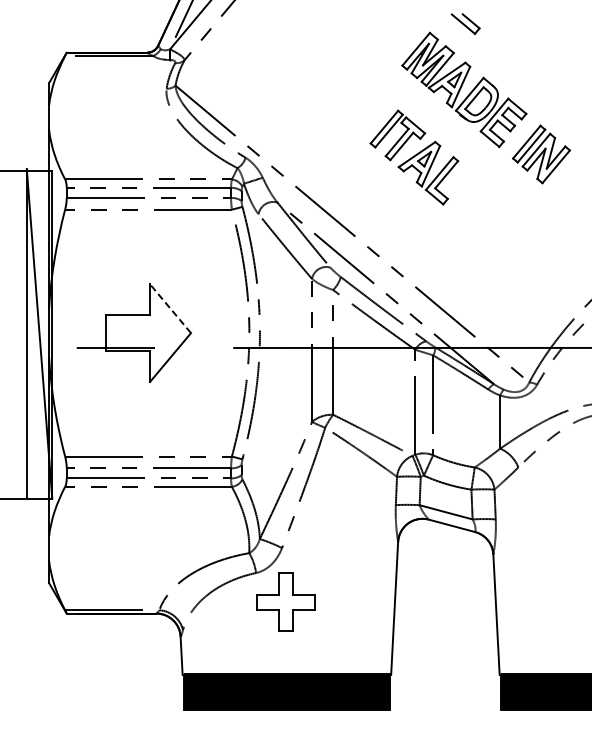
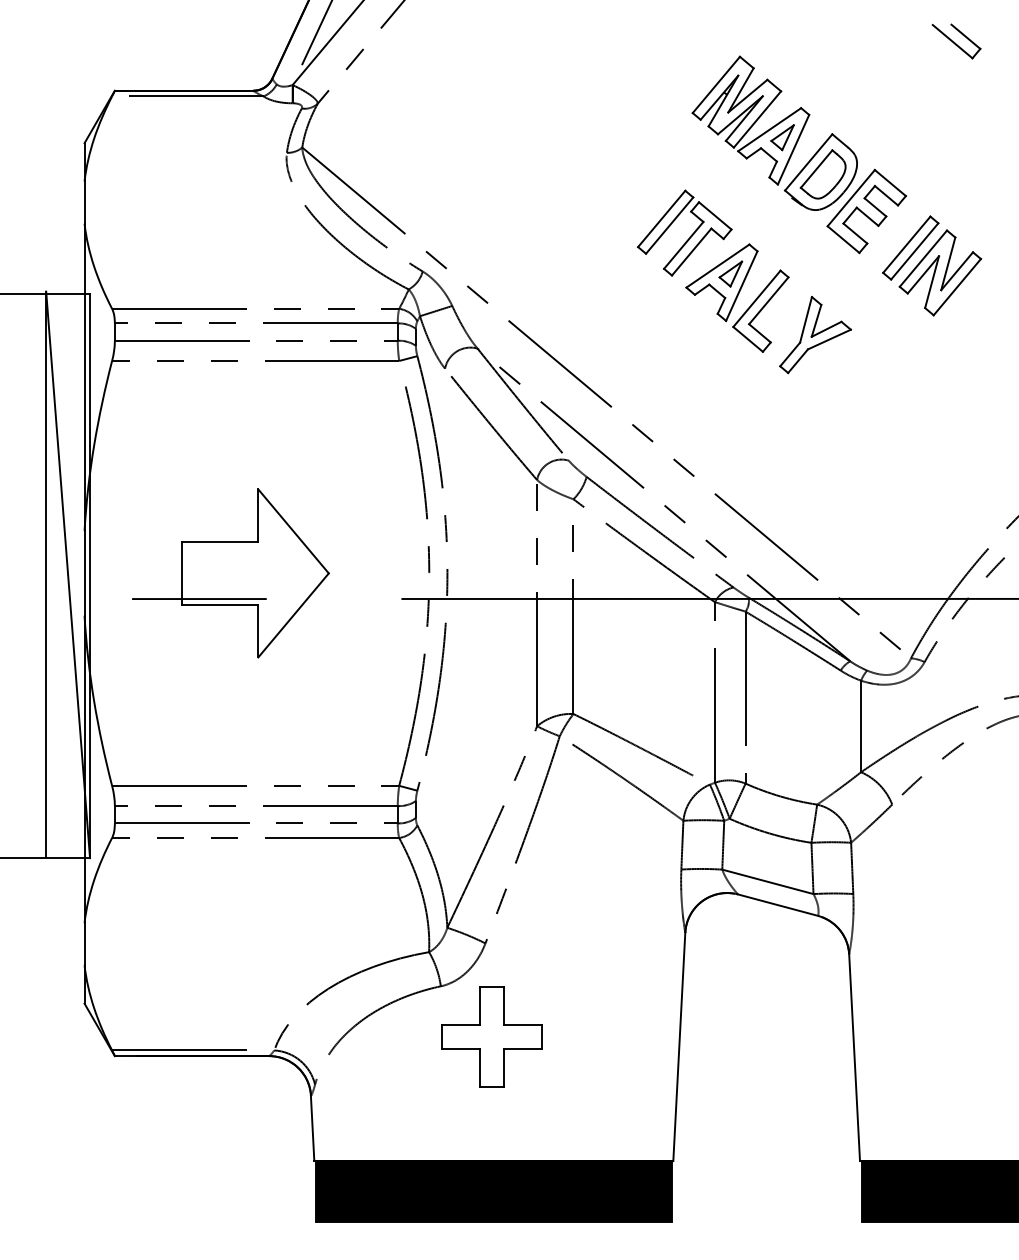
part: (465, 23) -> (956, 40), moved
part: (473, 194) -> (815, 334), added
line: (170, 308) -> (293, 531), dashed -> solid

